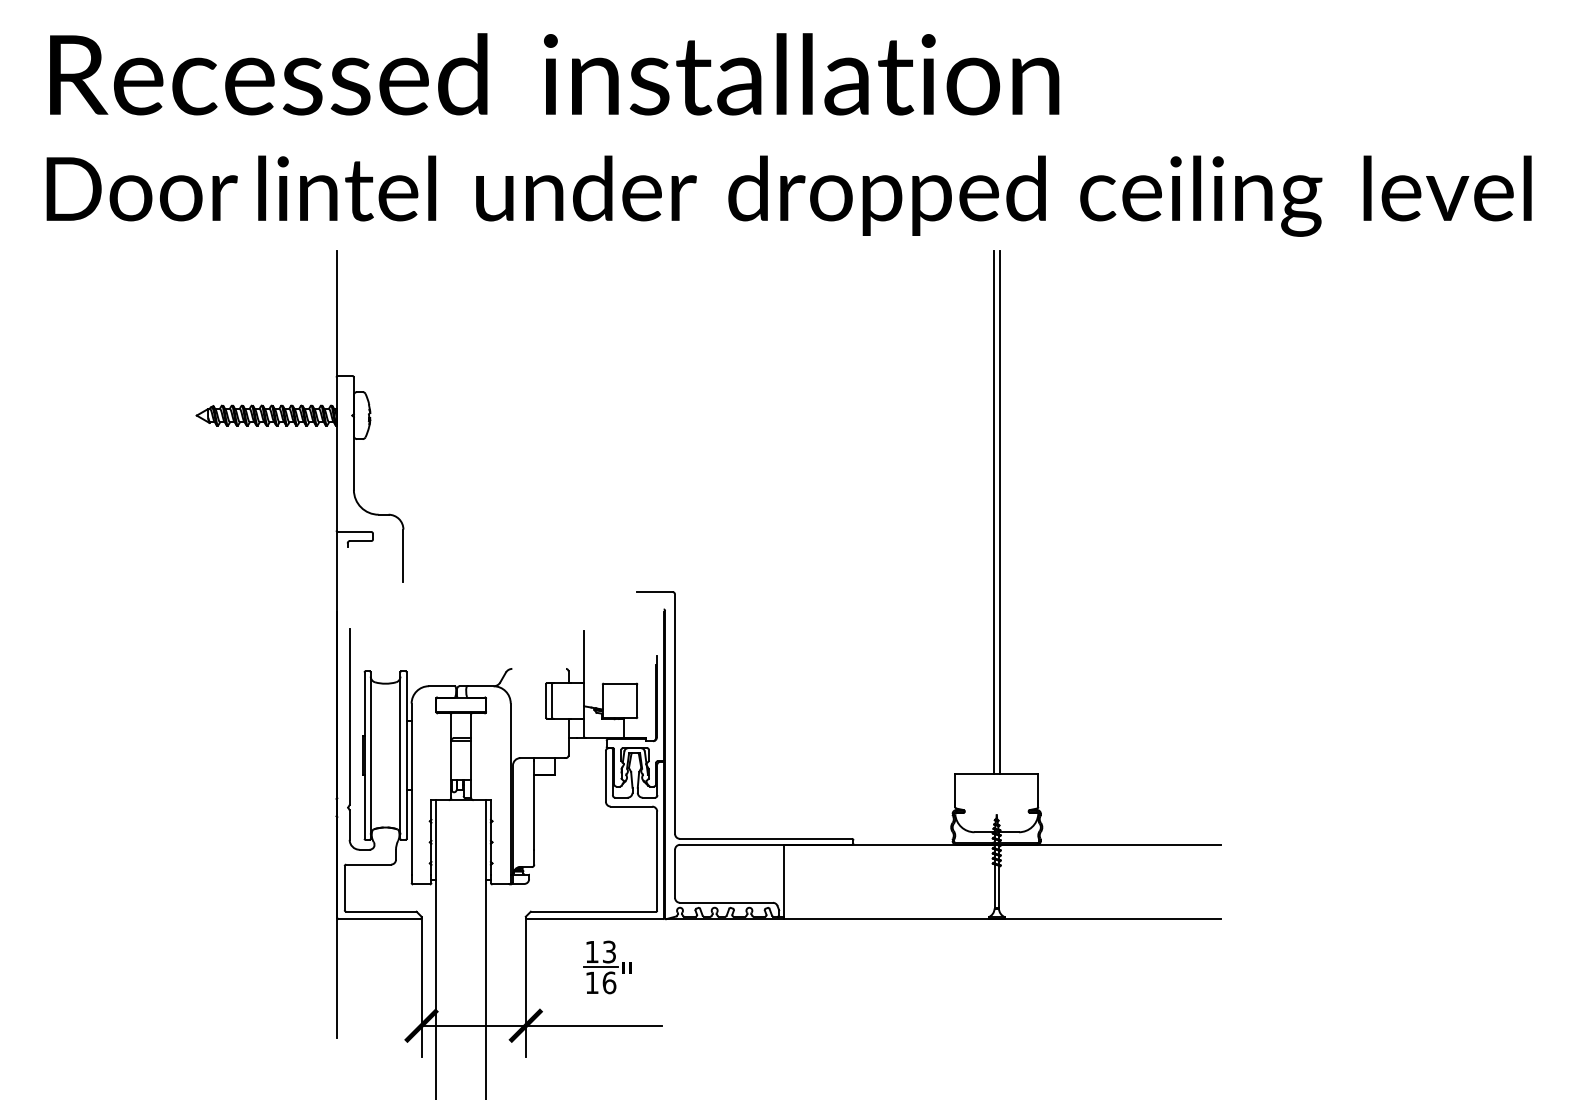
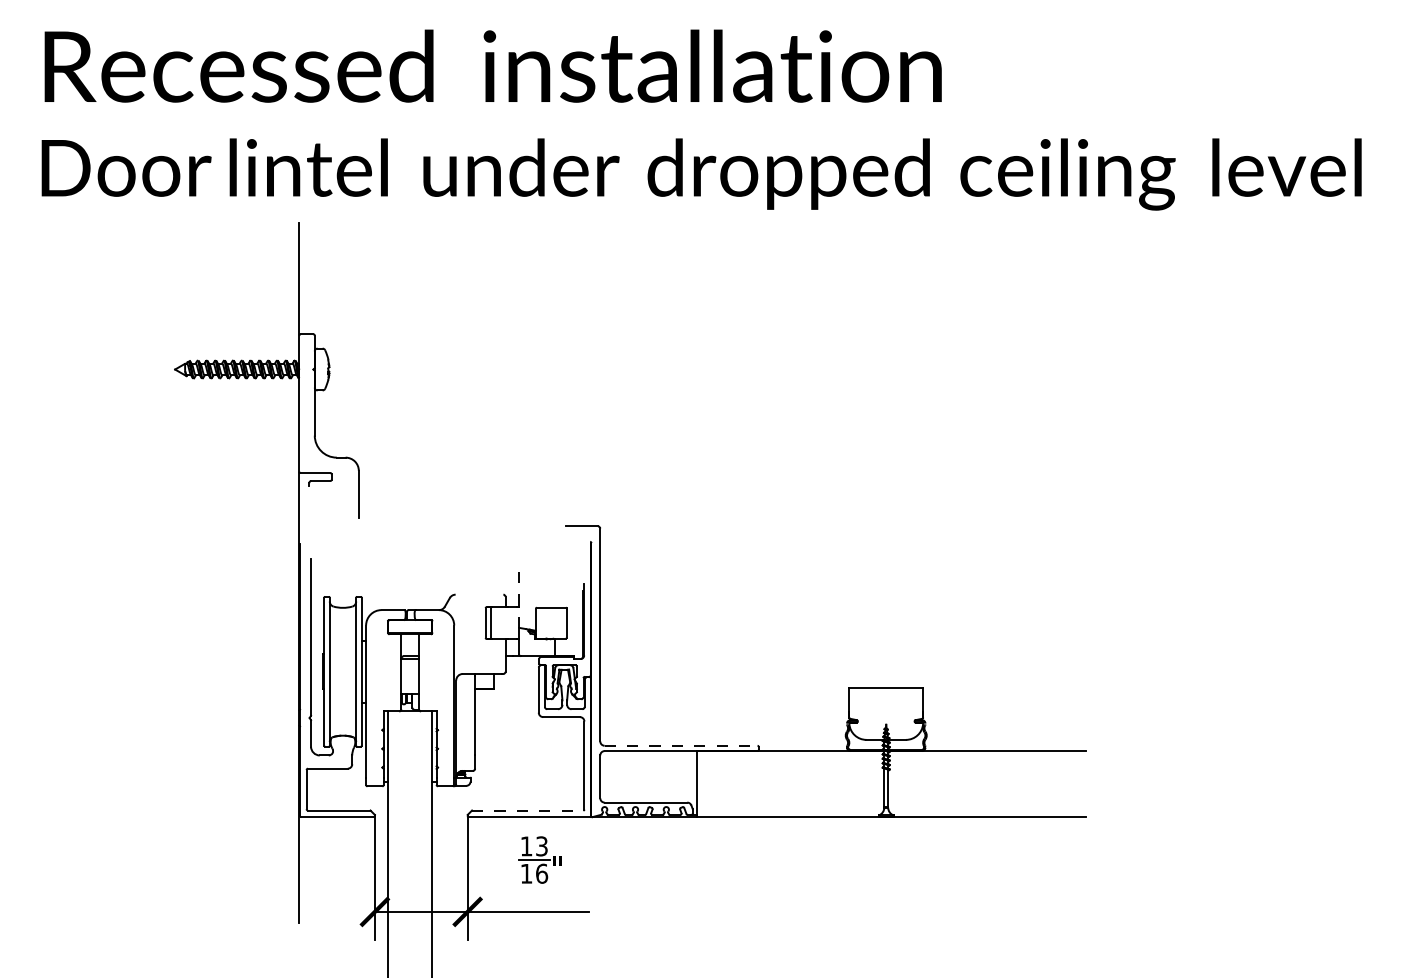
line: (993, 512) -> (883, 455), removed
line: (999, 512) -> (888, 455), removed
line: (584, 668) -> (519, 594), solid -> dashed
line: (766, 838) -> (681, 745), solid -> dashed
line: (593, 911) -> (527, 810), solid -> dashed

